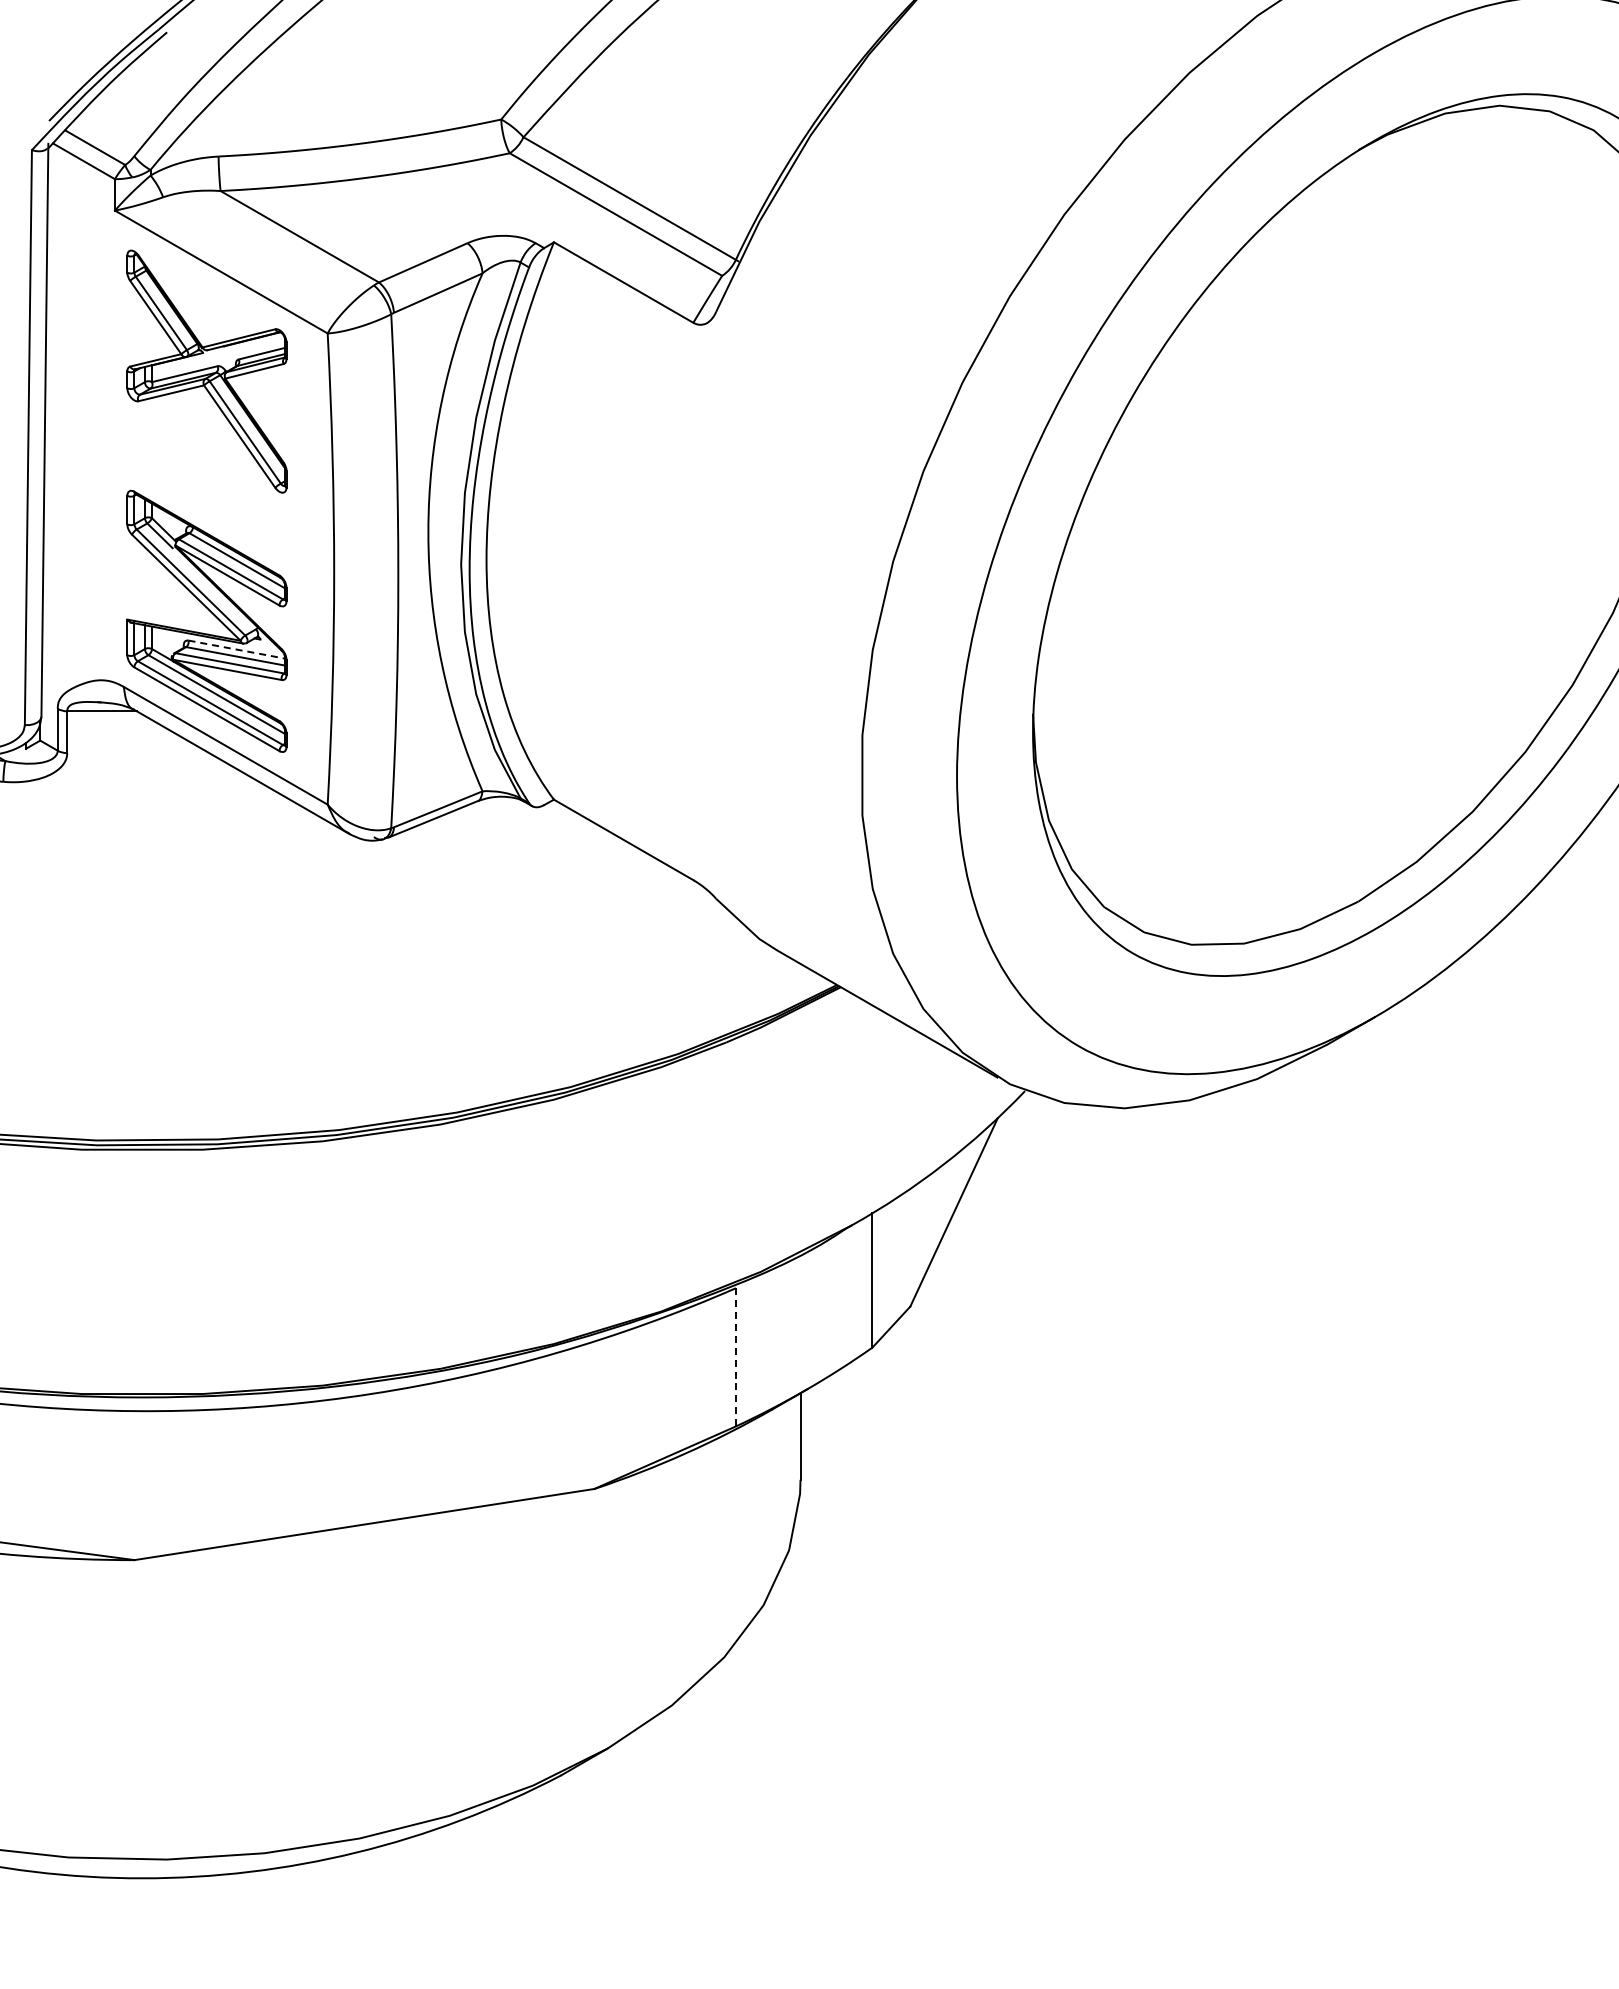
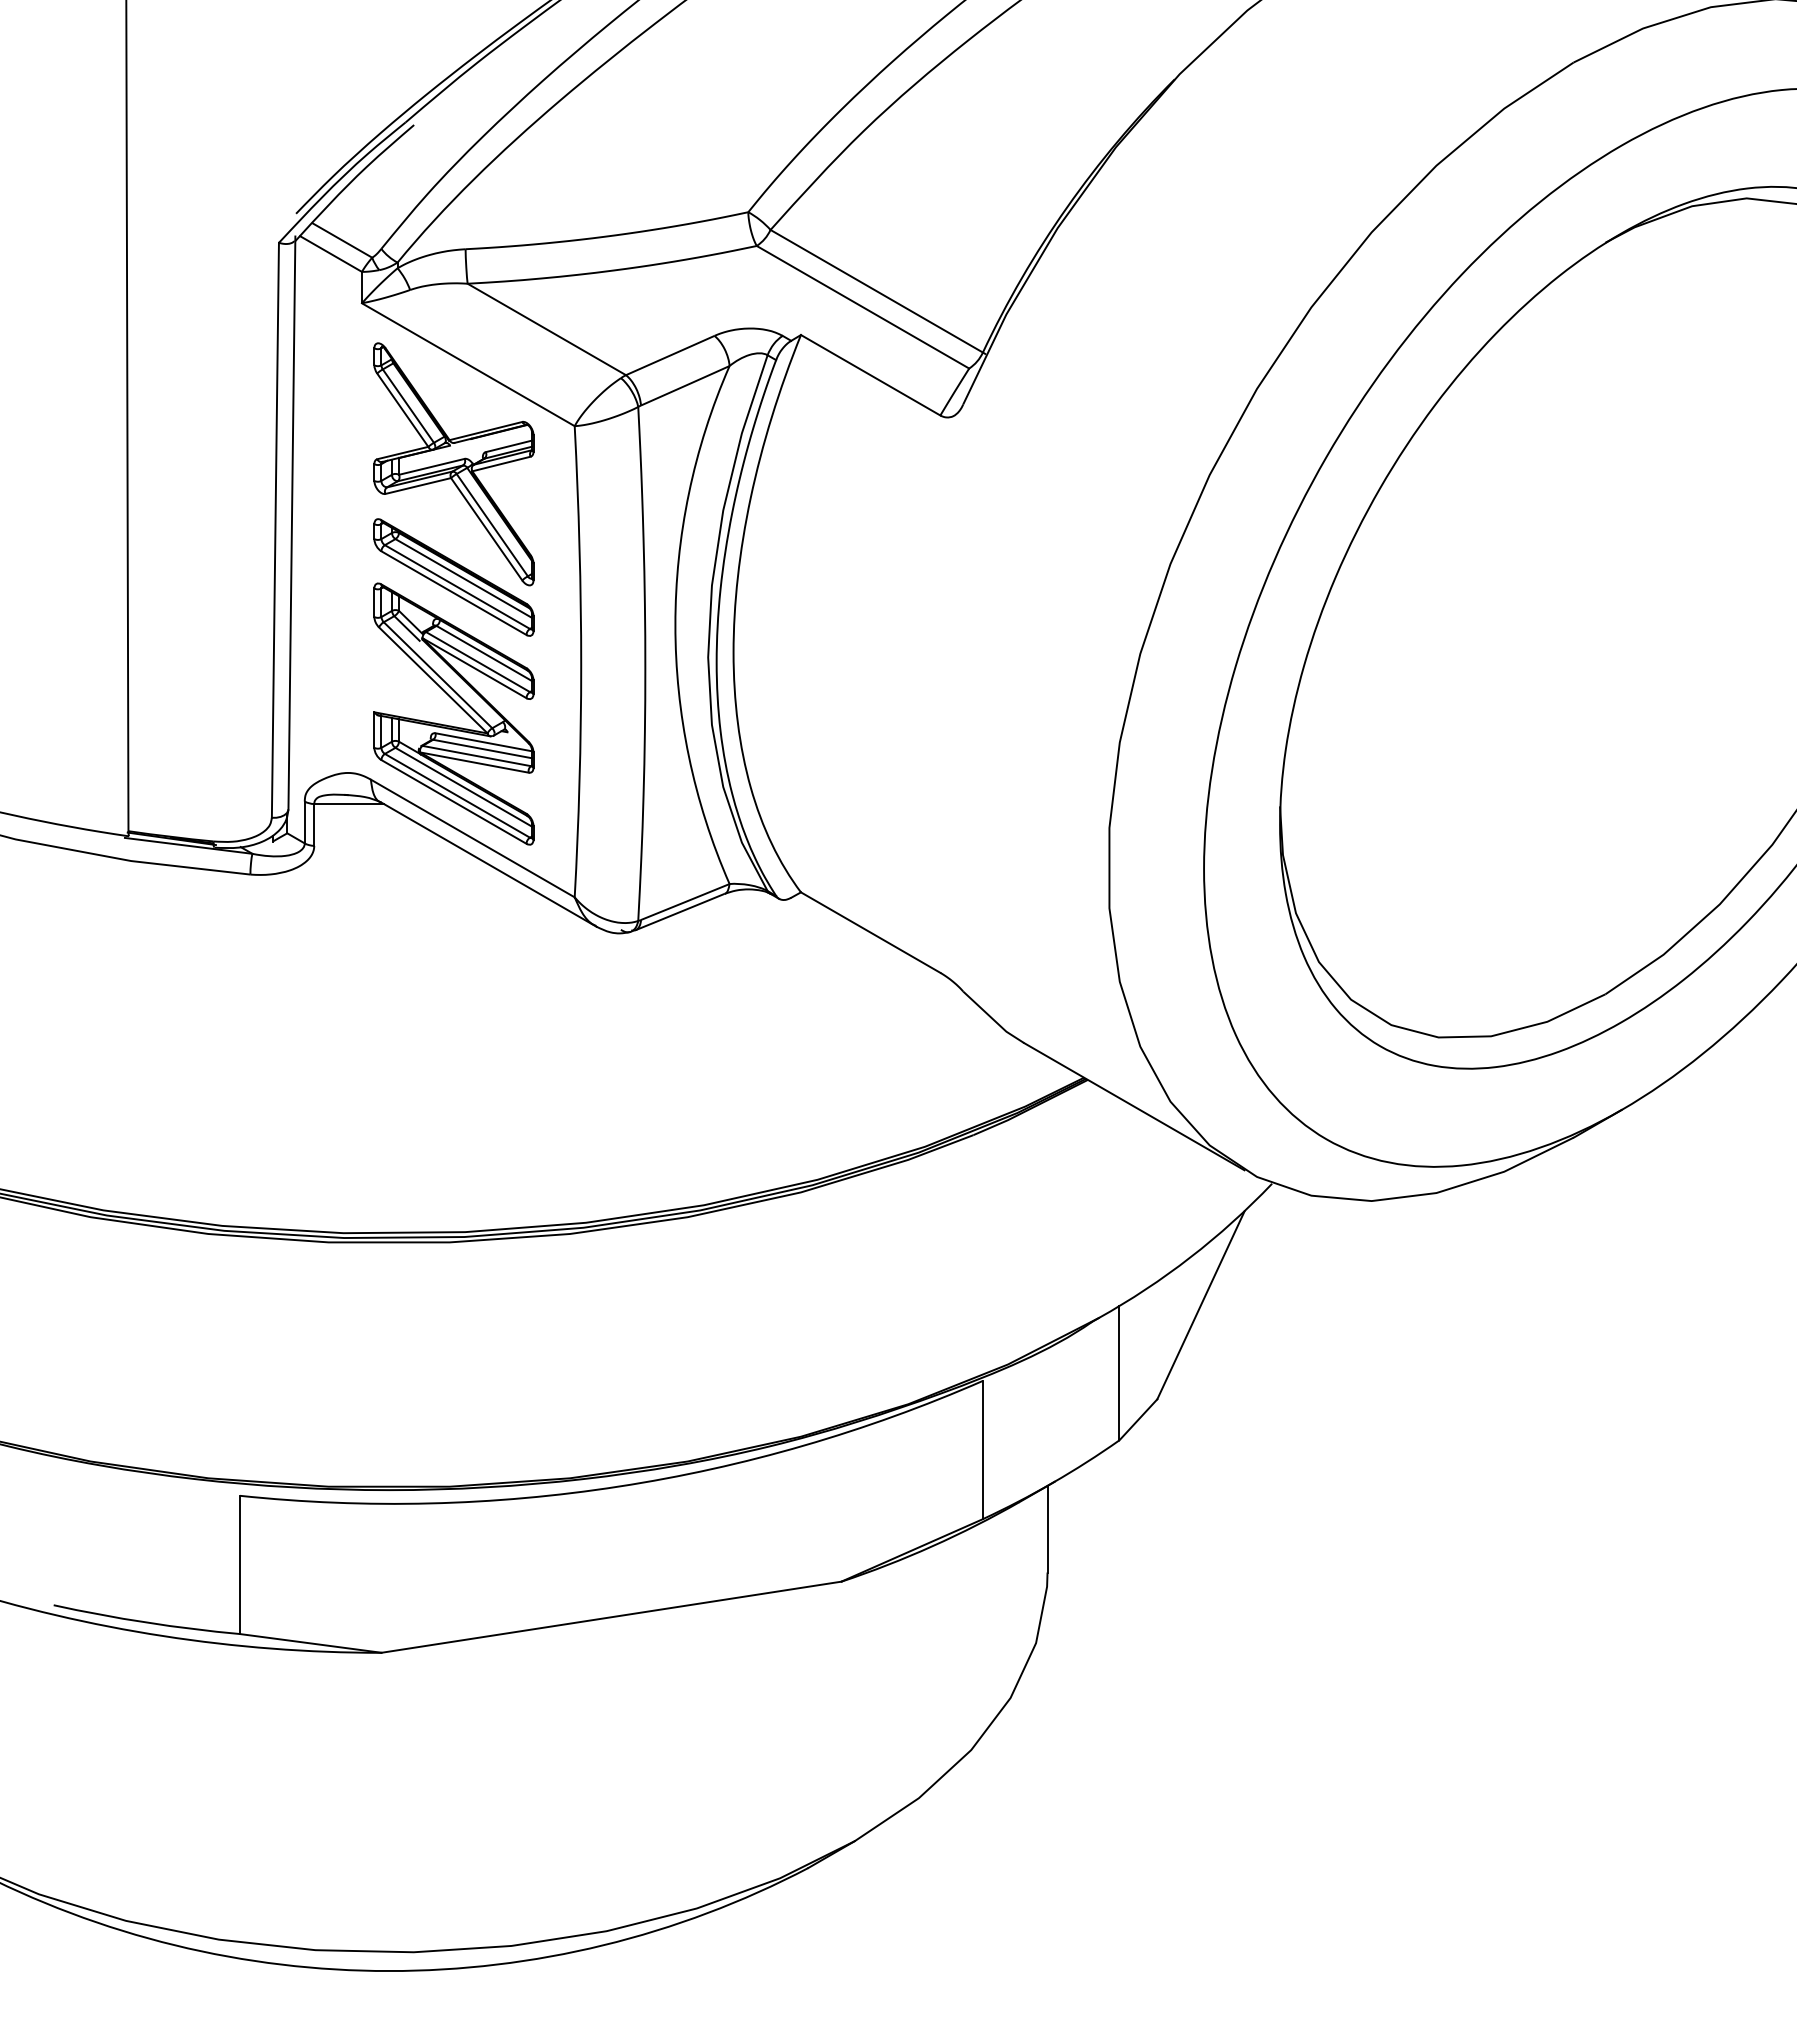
part: (206, 484) -> (453, 577), added
line: (237, 649) -> (484, 742), dashed -> solid
line: (736, 1356) -> (983, 1449), dashed -> solid

